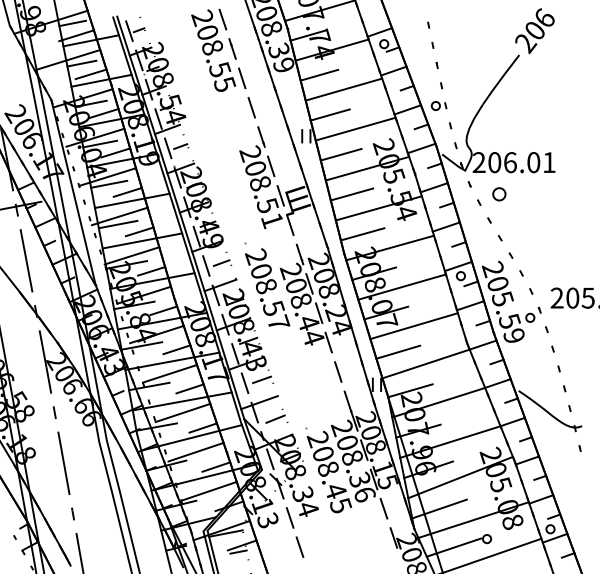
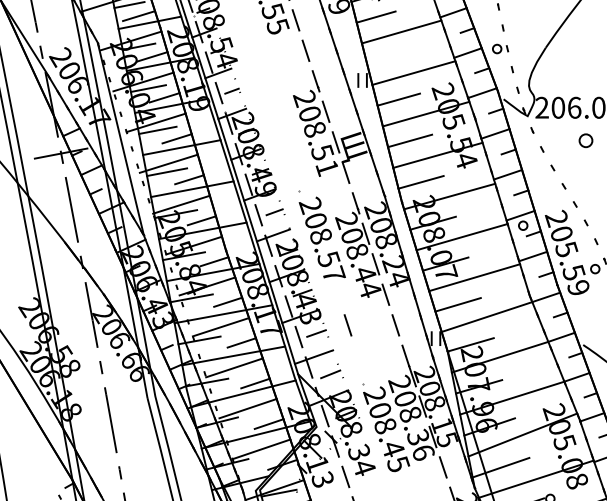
line: (329, 114) -> (386, 57), removed
part: (499, 194) -> (586, 140), moved
line: (292, 371) -> (348, 324), added

